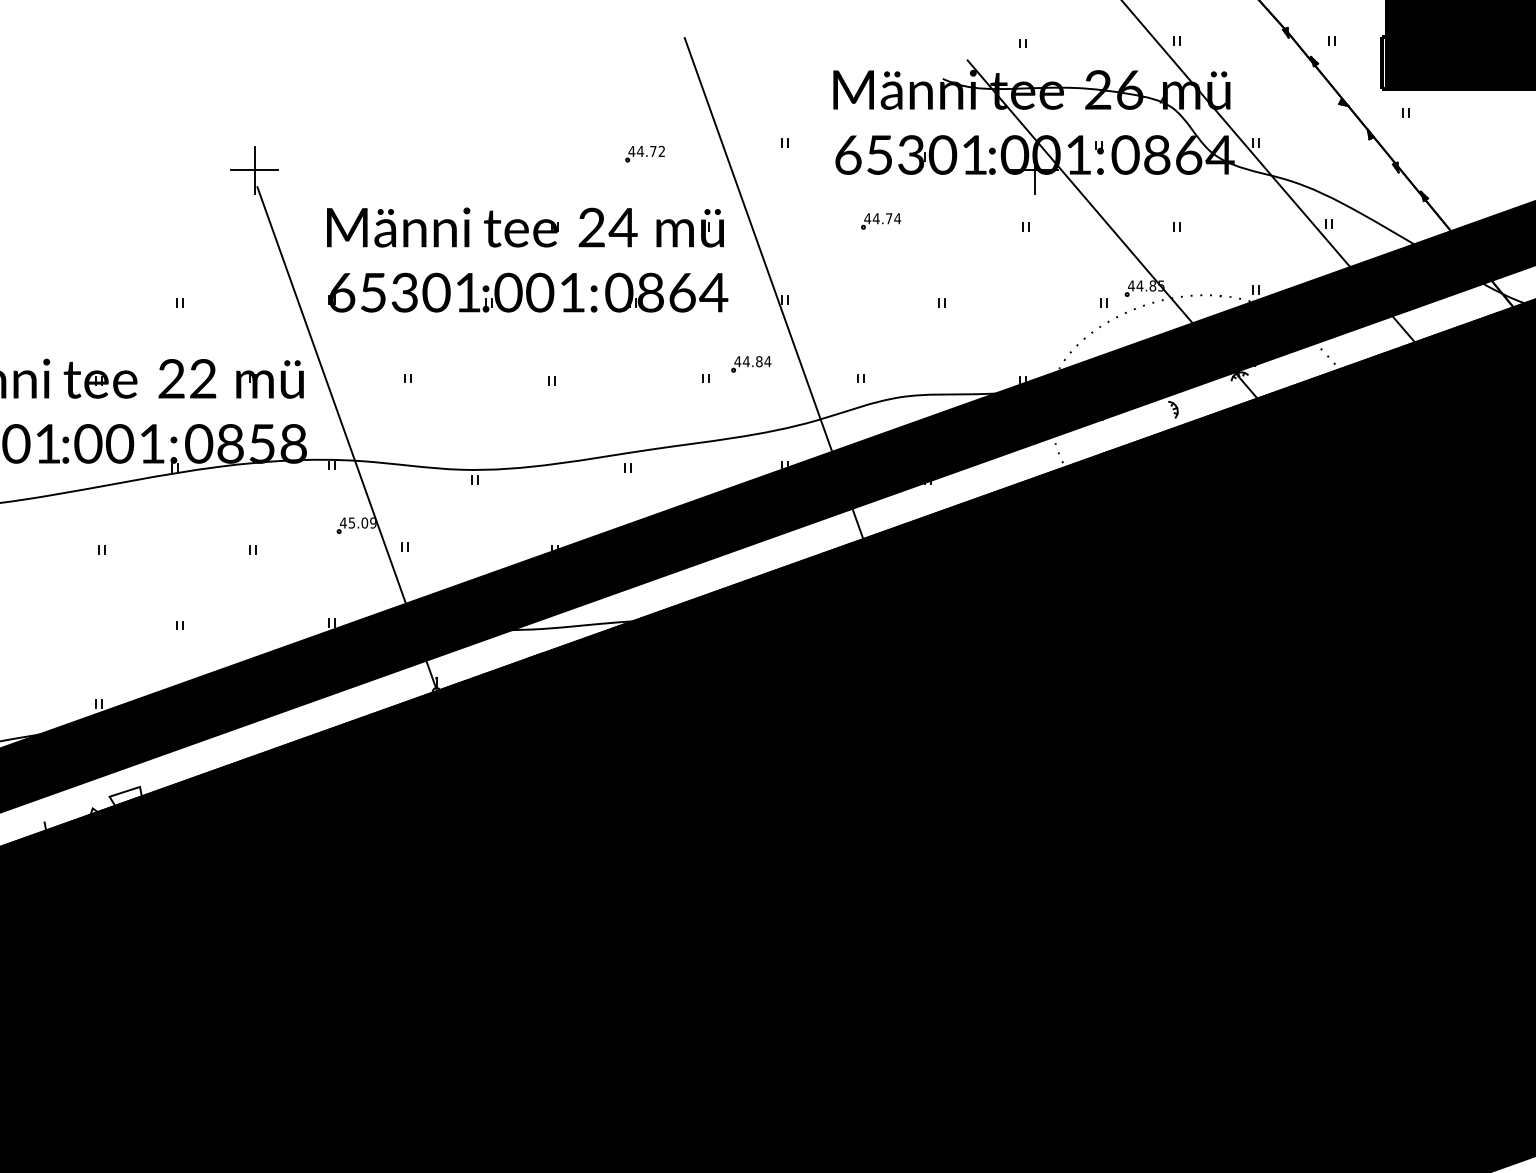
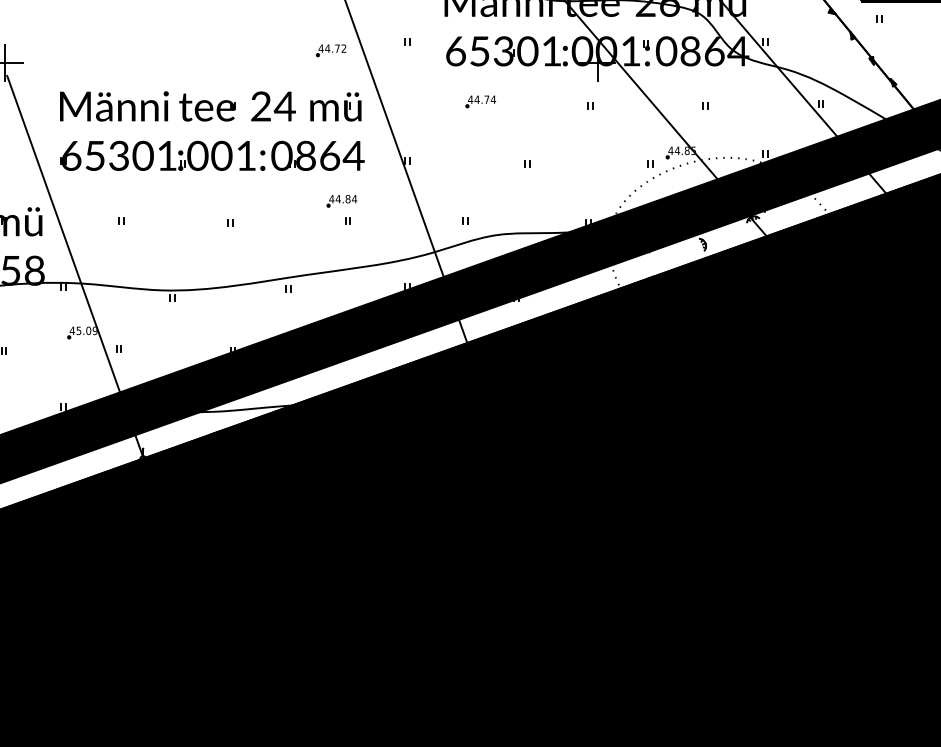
part: (644, 153) -> (330, 50), moved
part: (751, 364) -> (342, 201), moved

